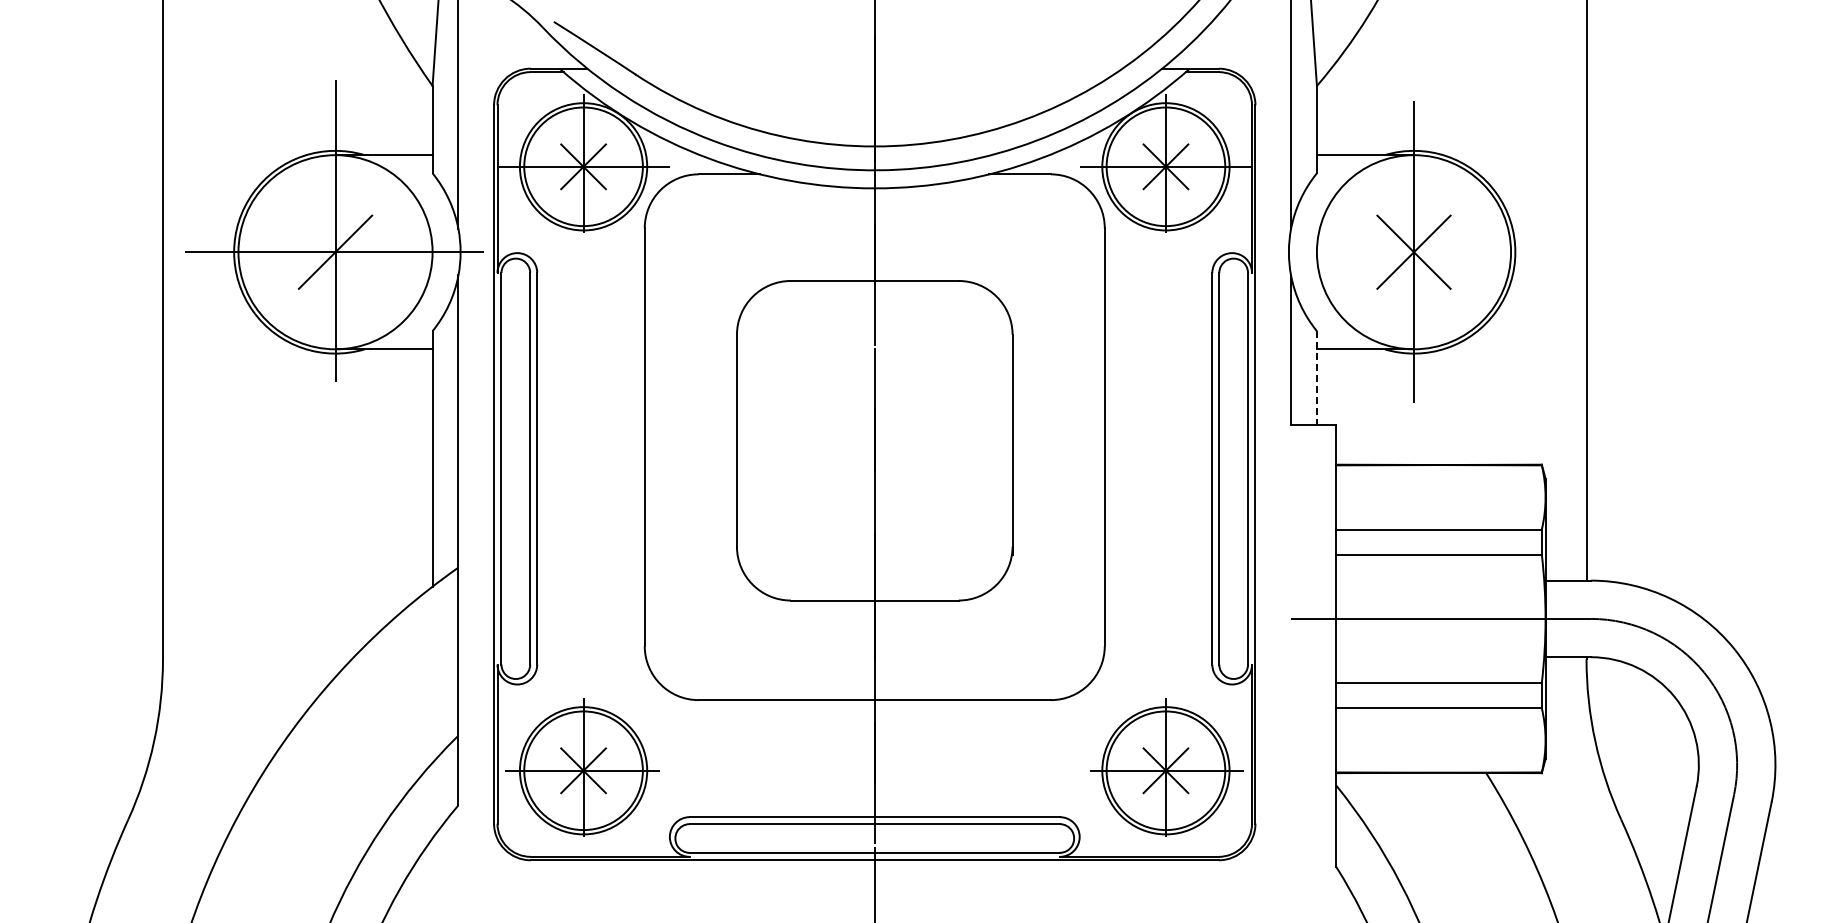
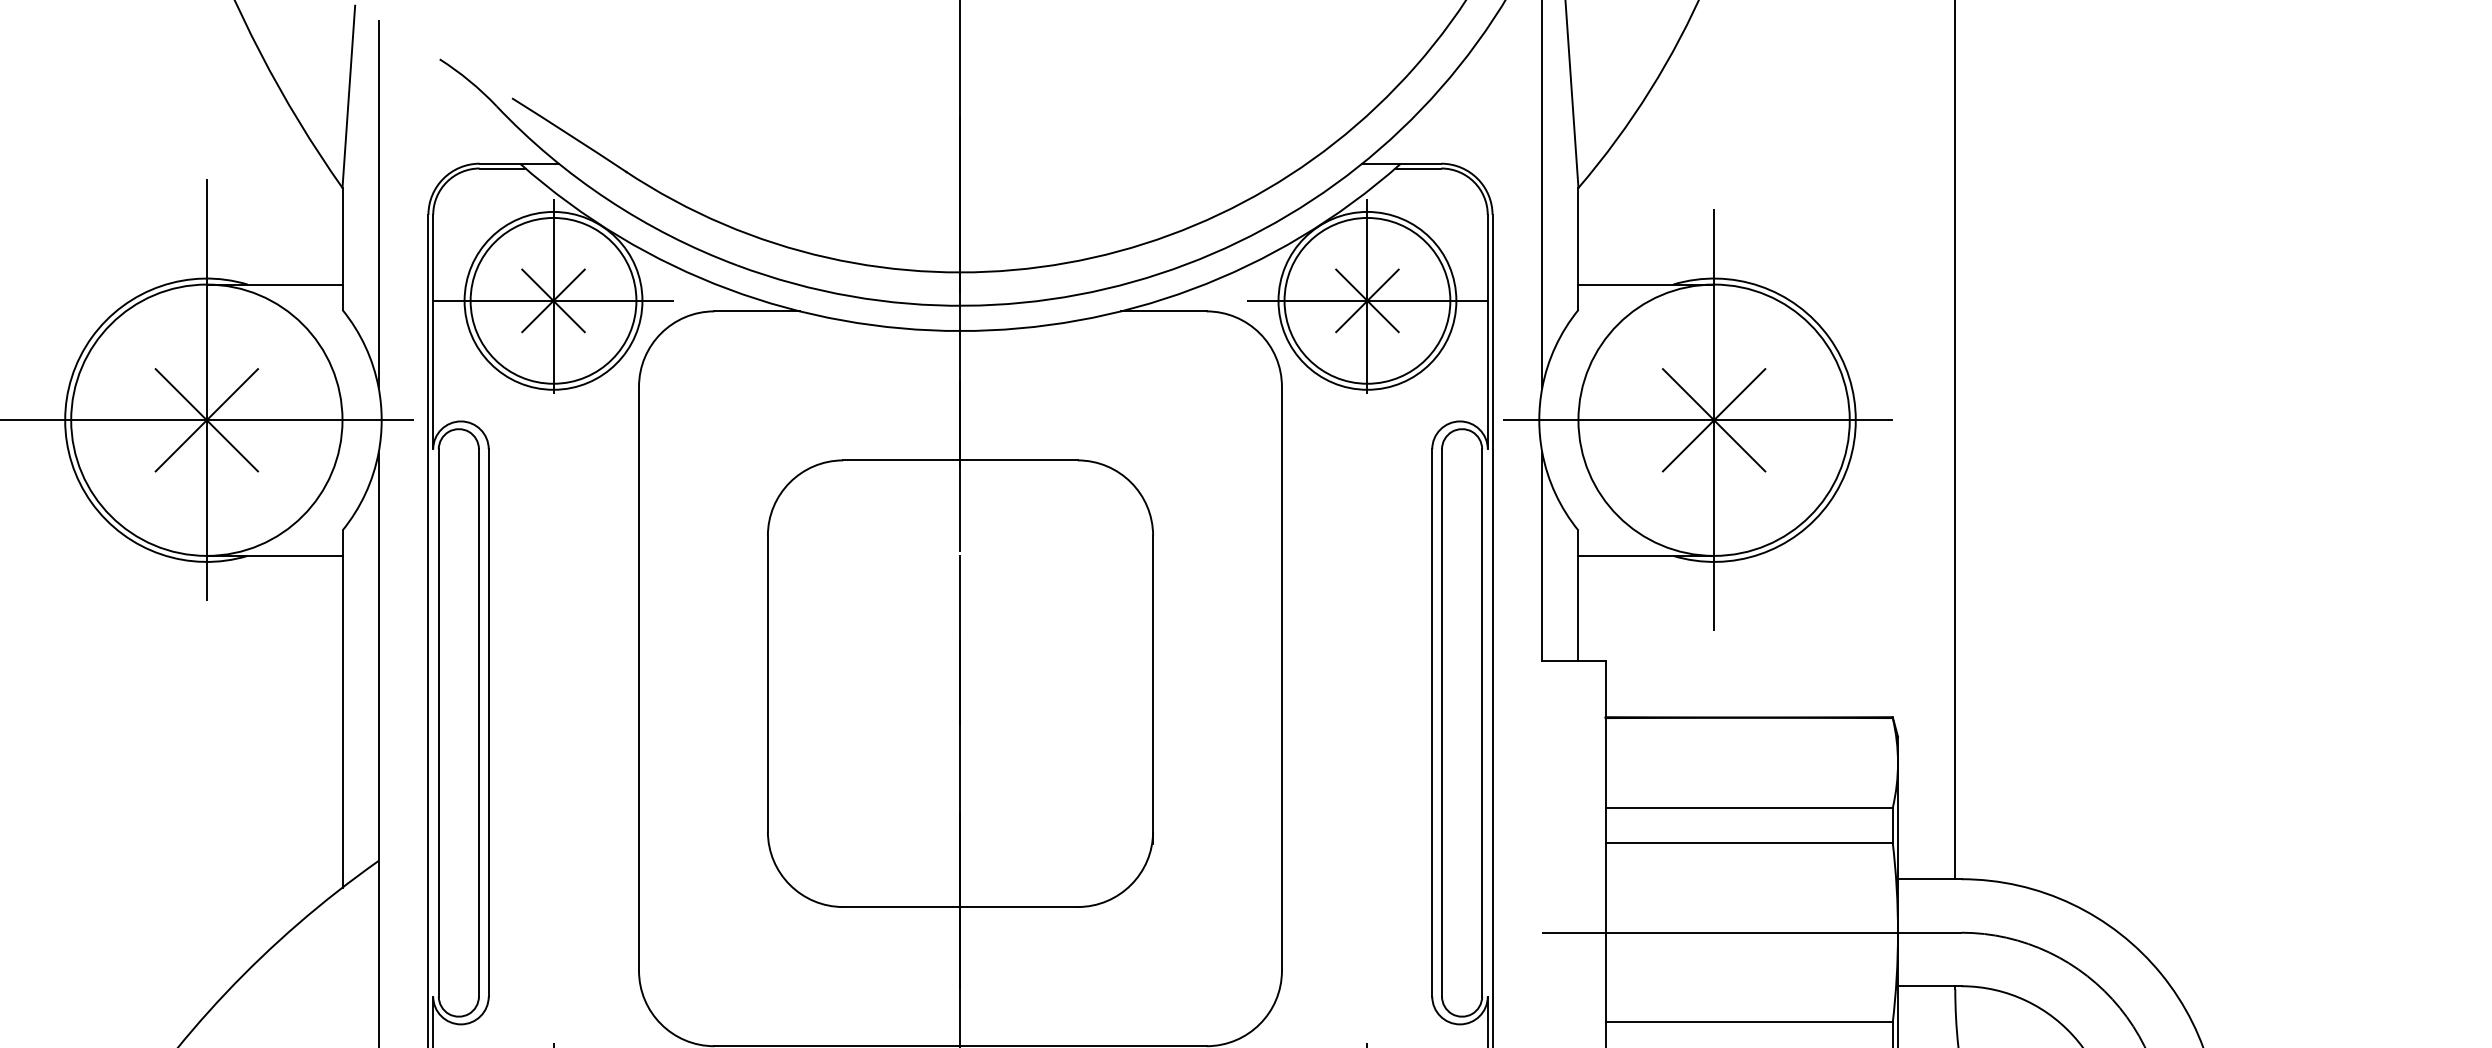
line: (335, 251) -> (206, 419), added
line: (1402, 252) -> (1698, 420), added
line: (1316, 377) -> (1577, 595), dashed -> solid

